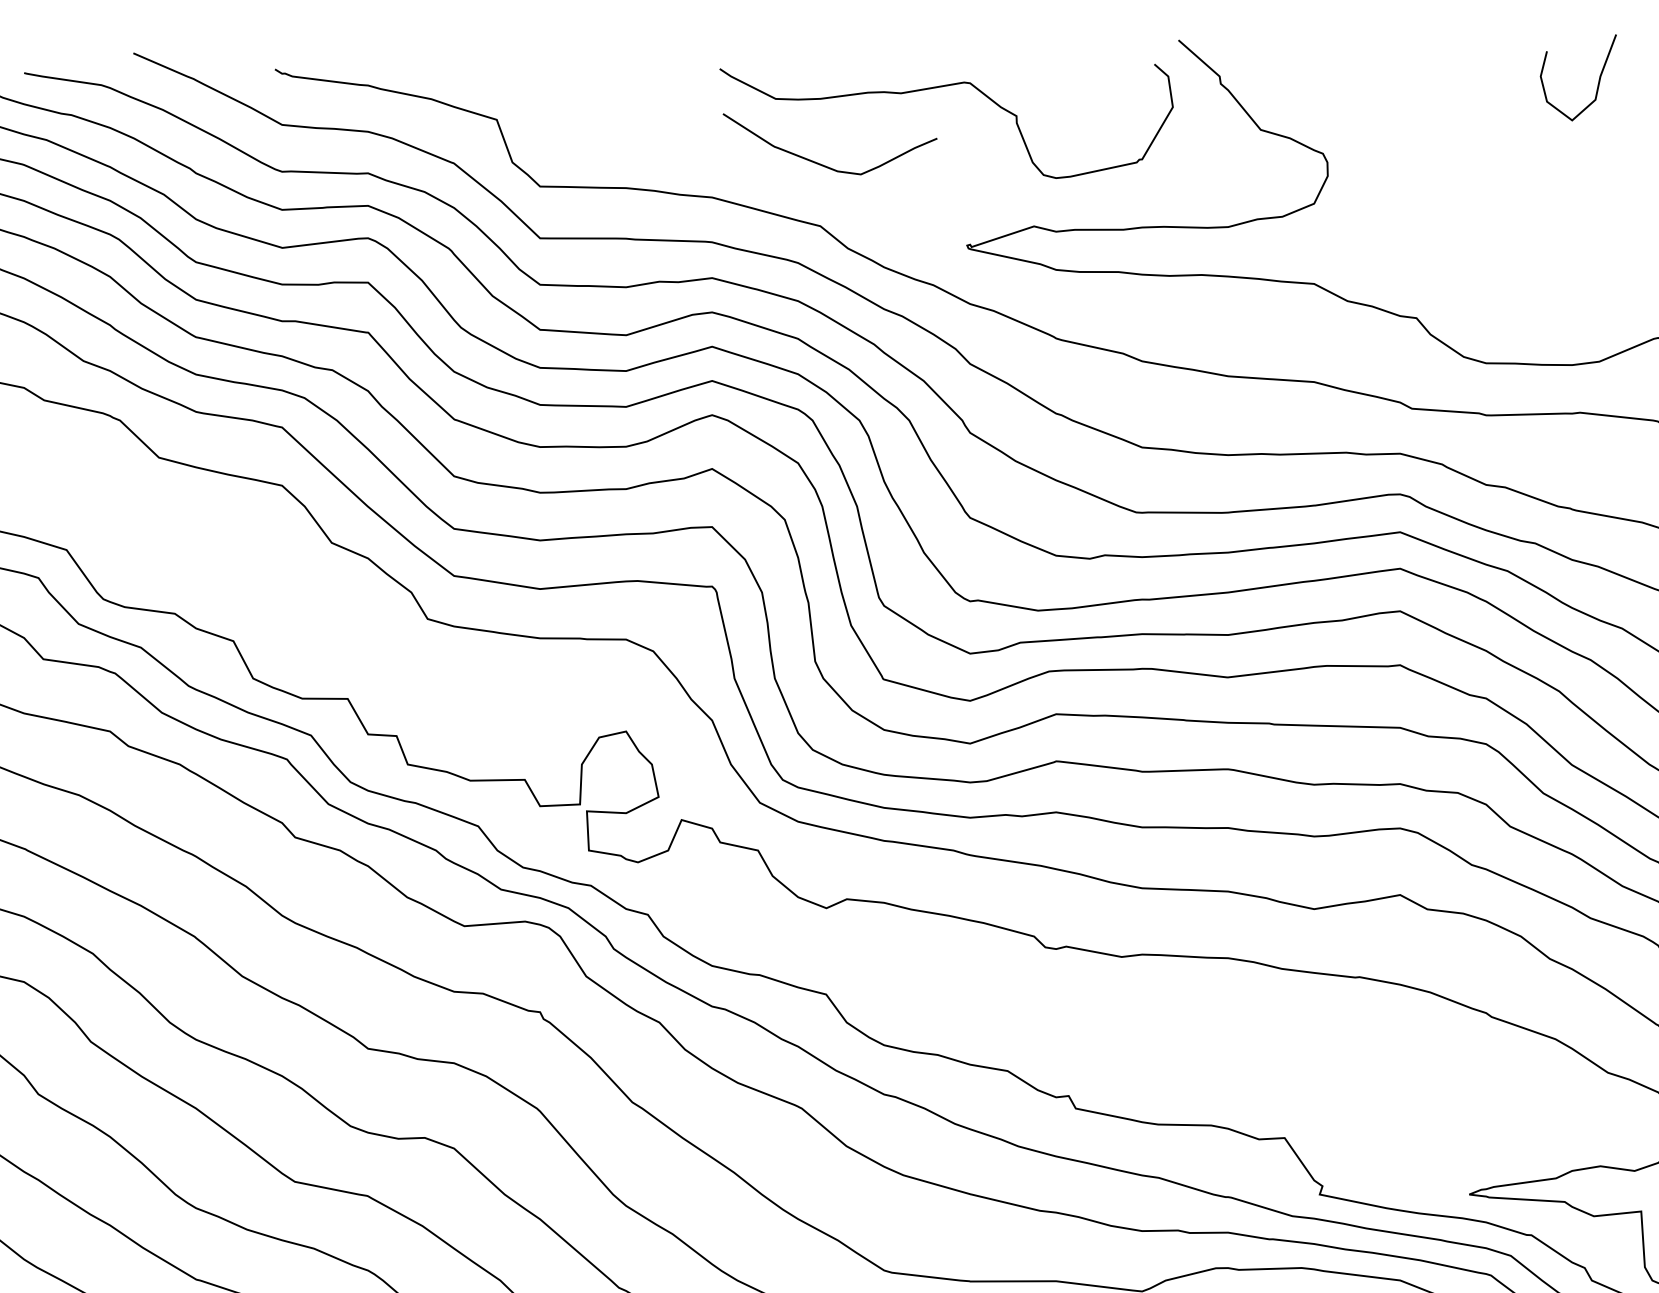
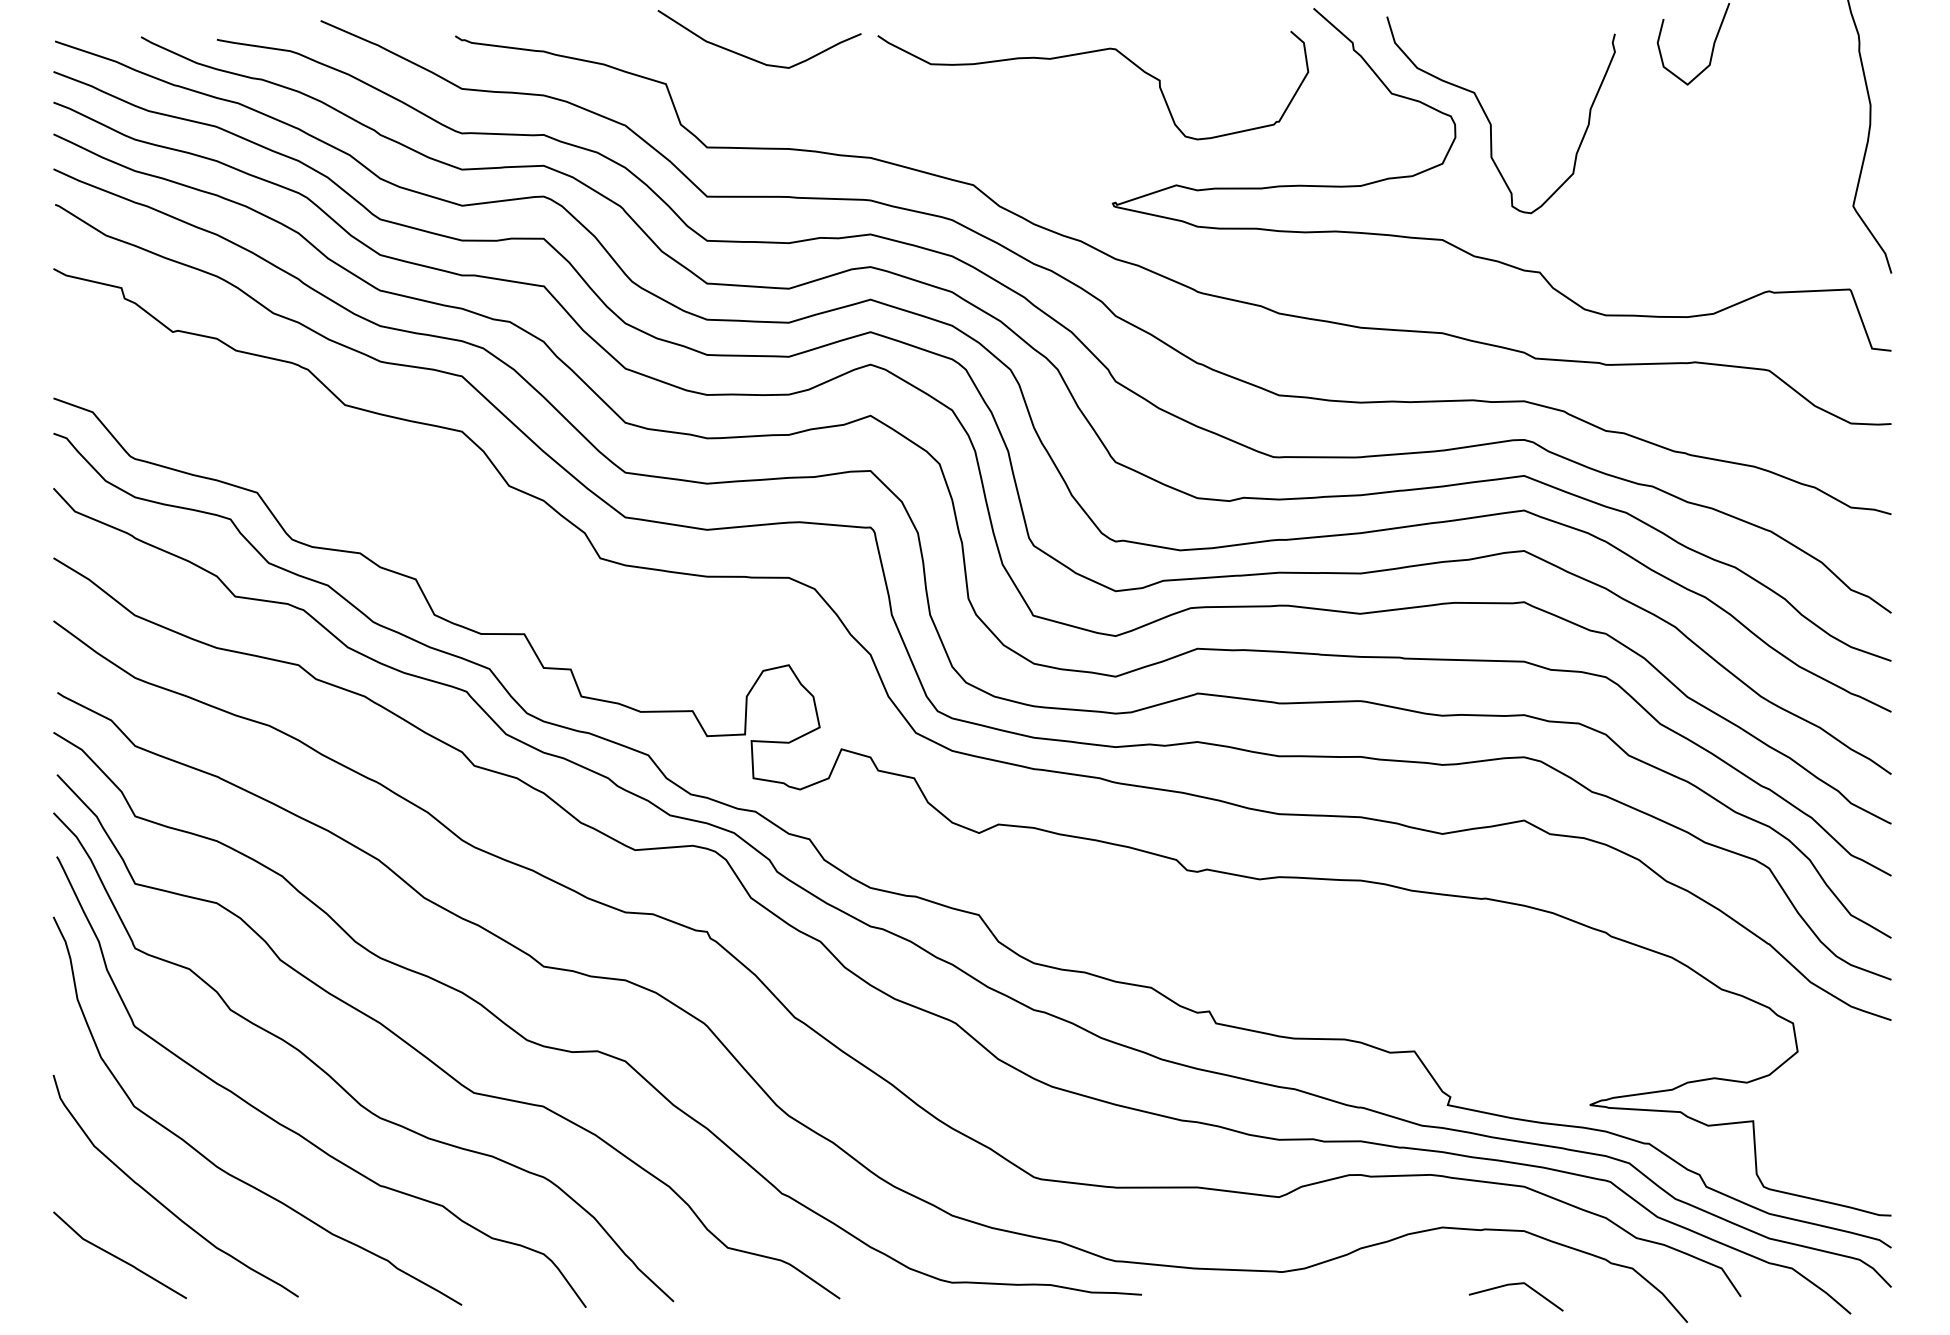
curve: (1364, 159) -> (1490, 121), added
curve: (823, 164) -> (753, 58), moved

